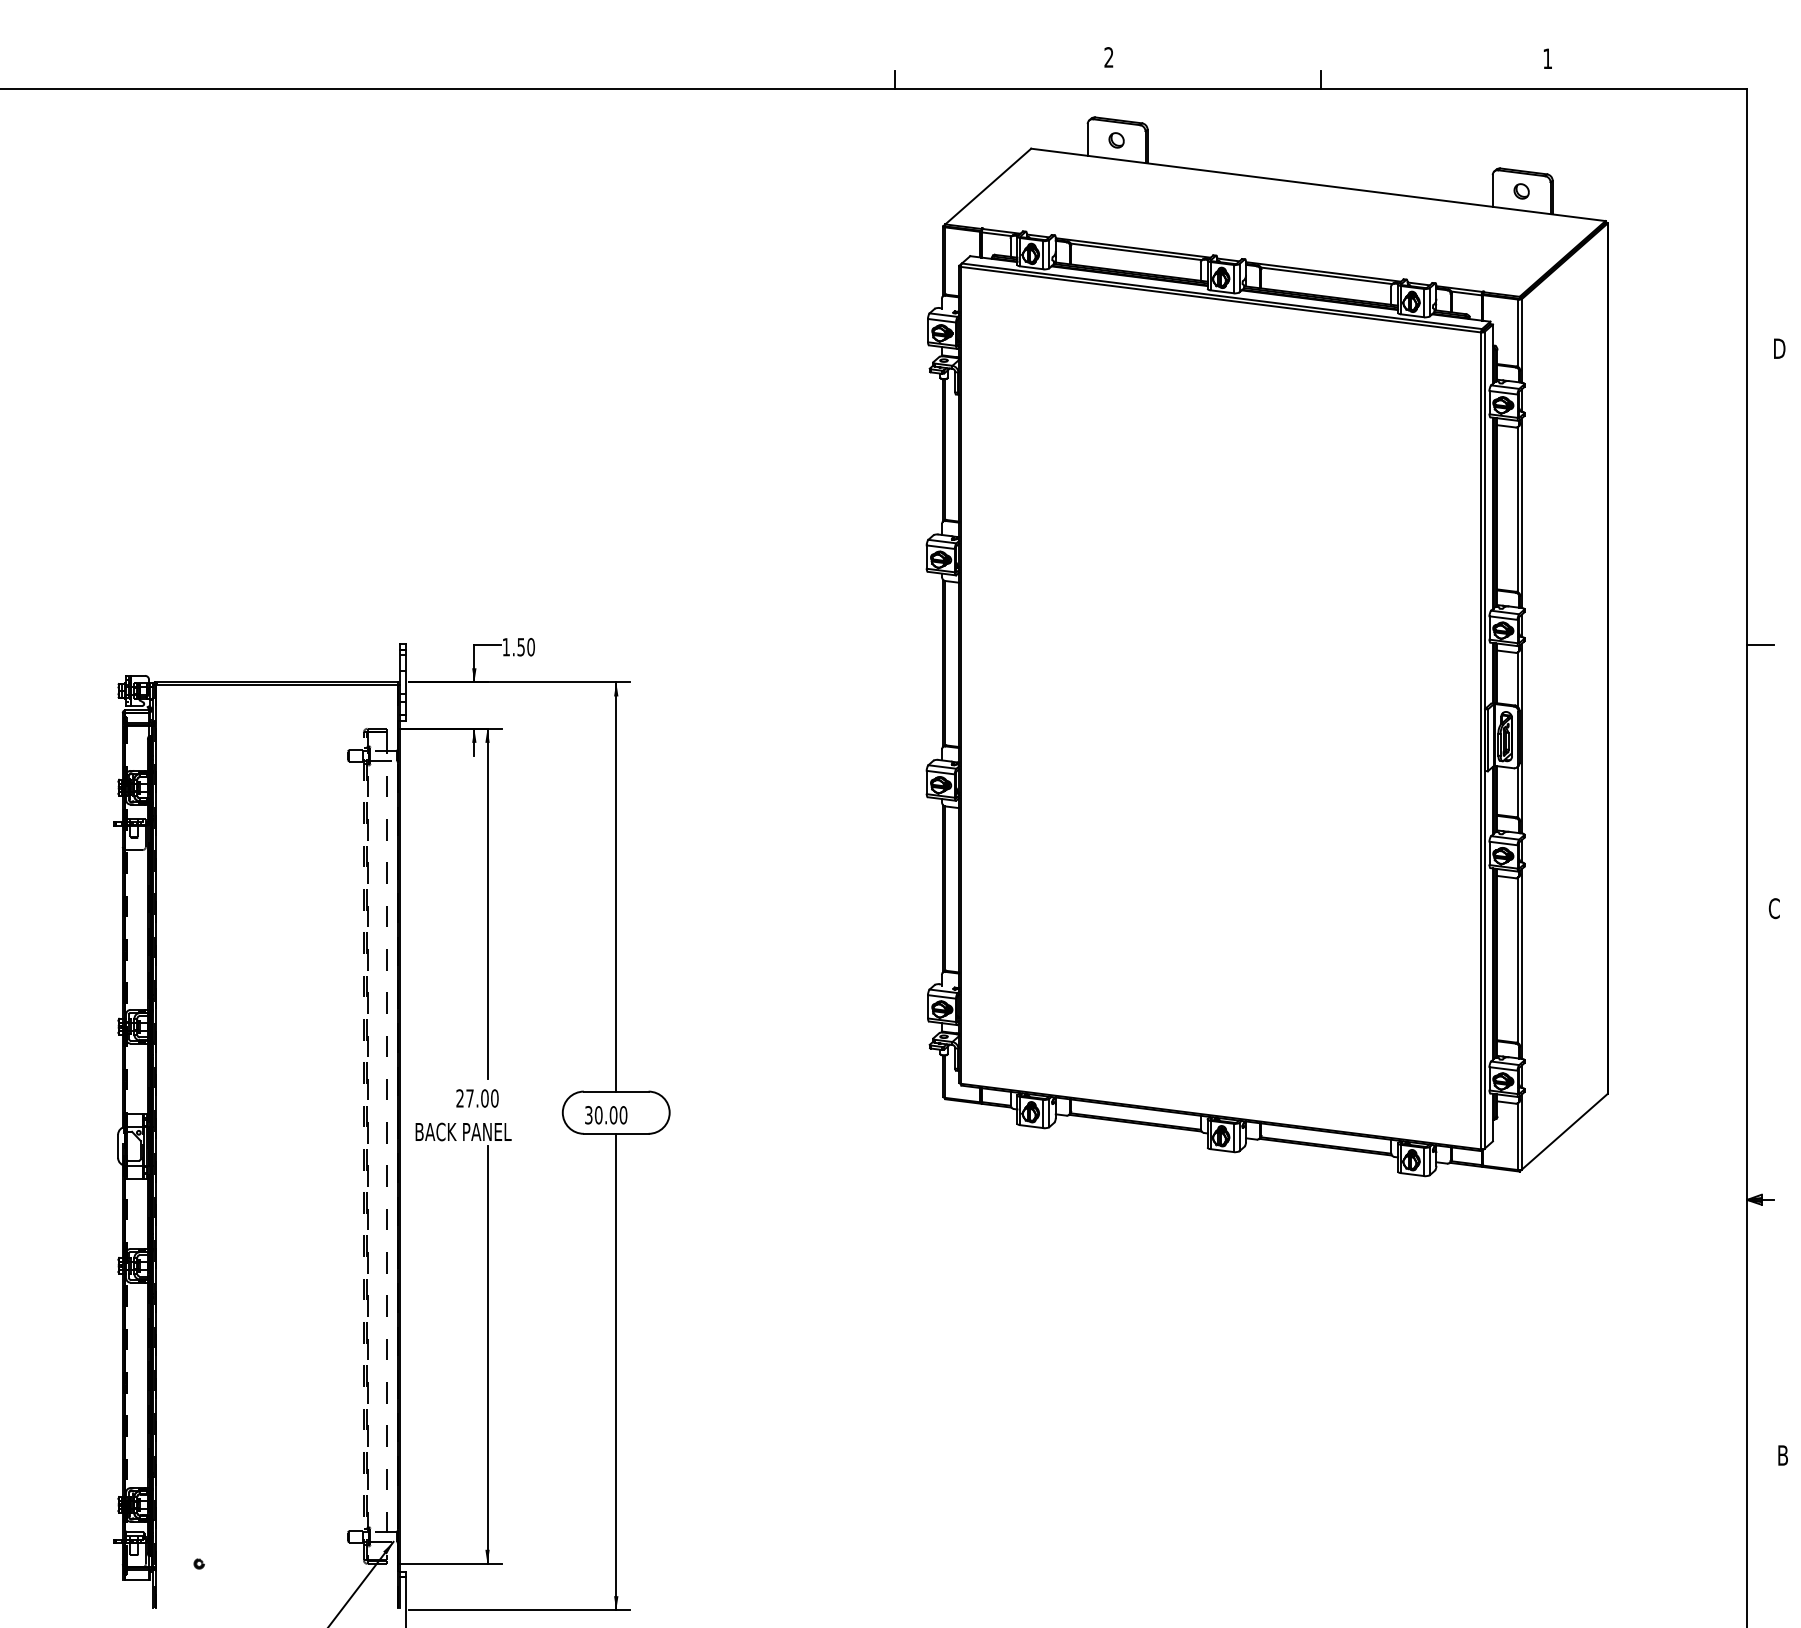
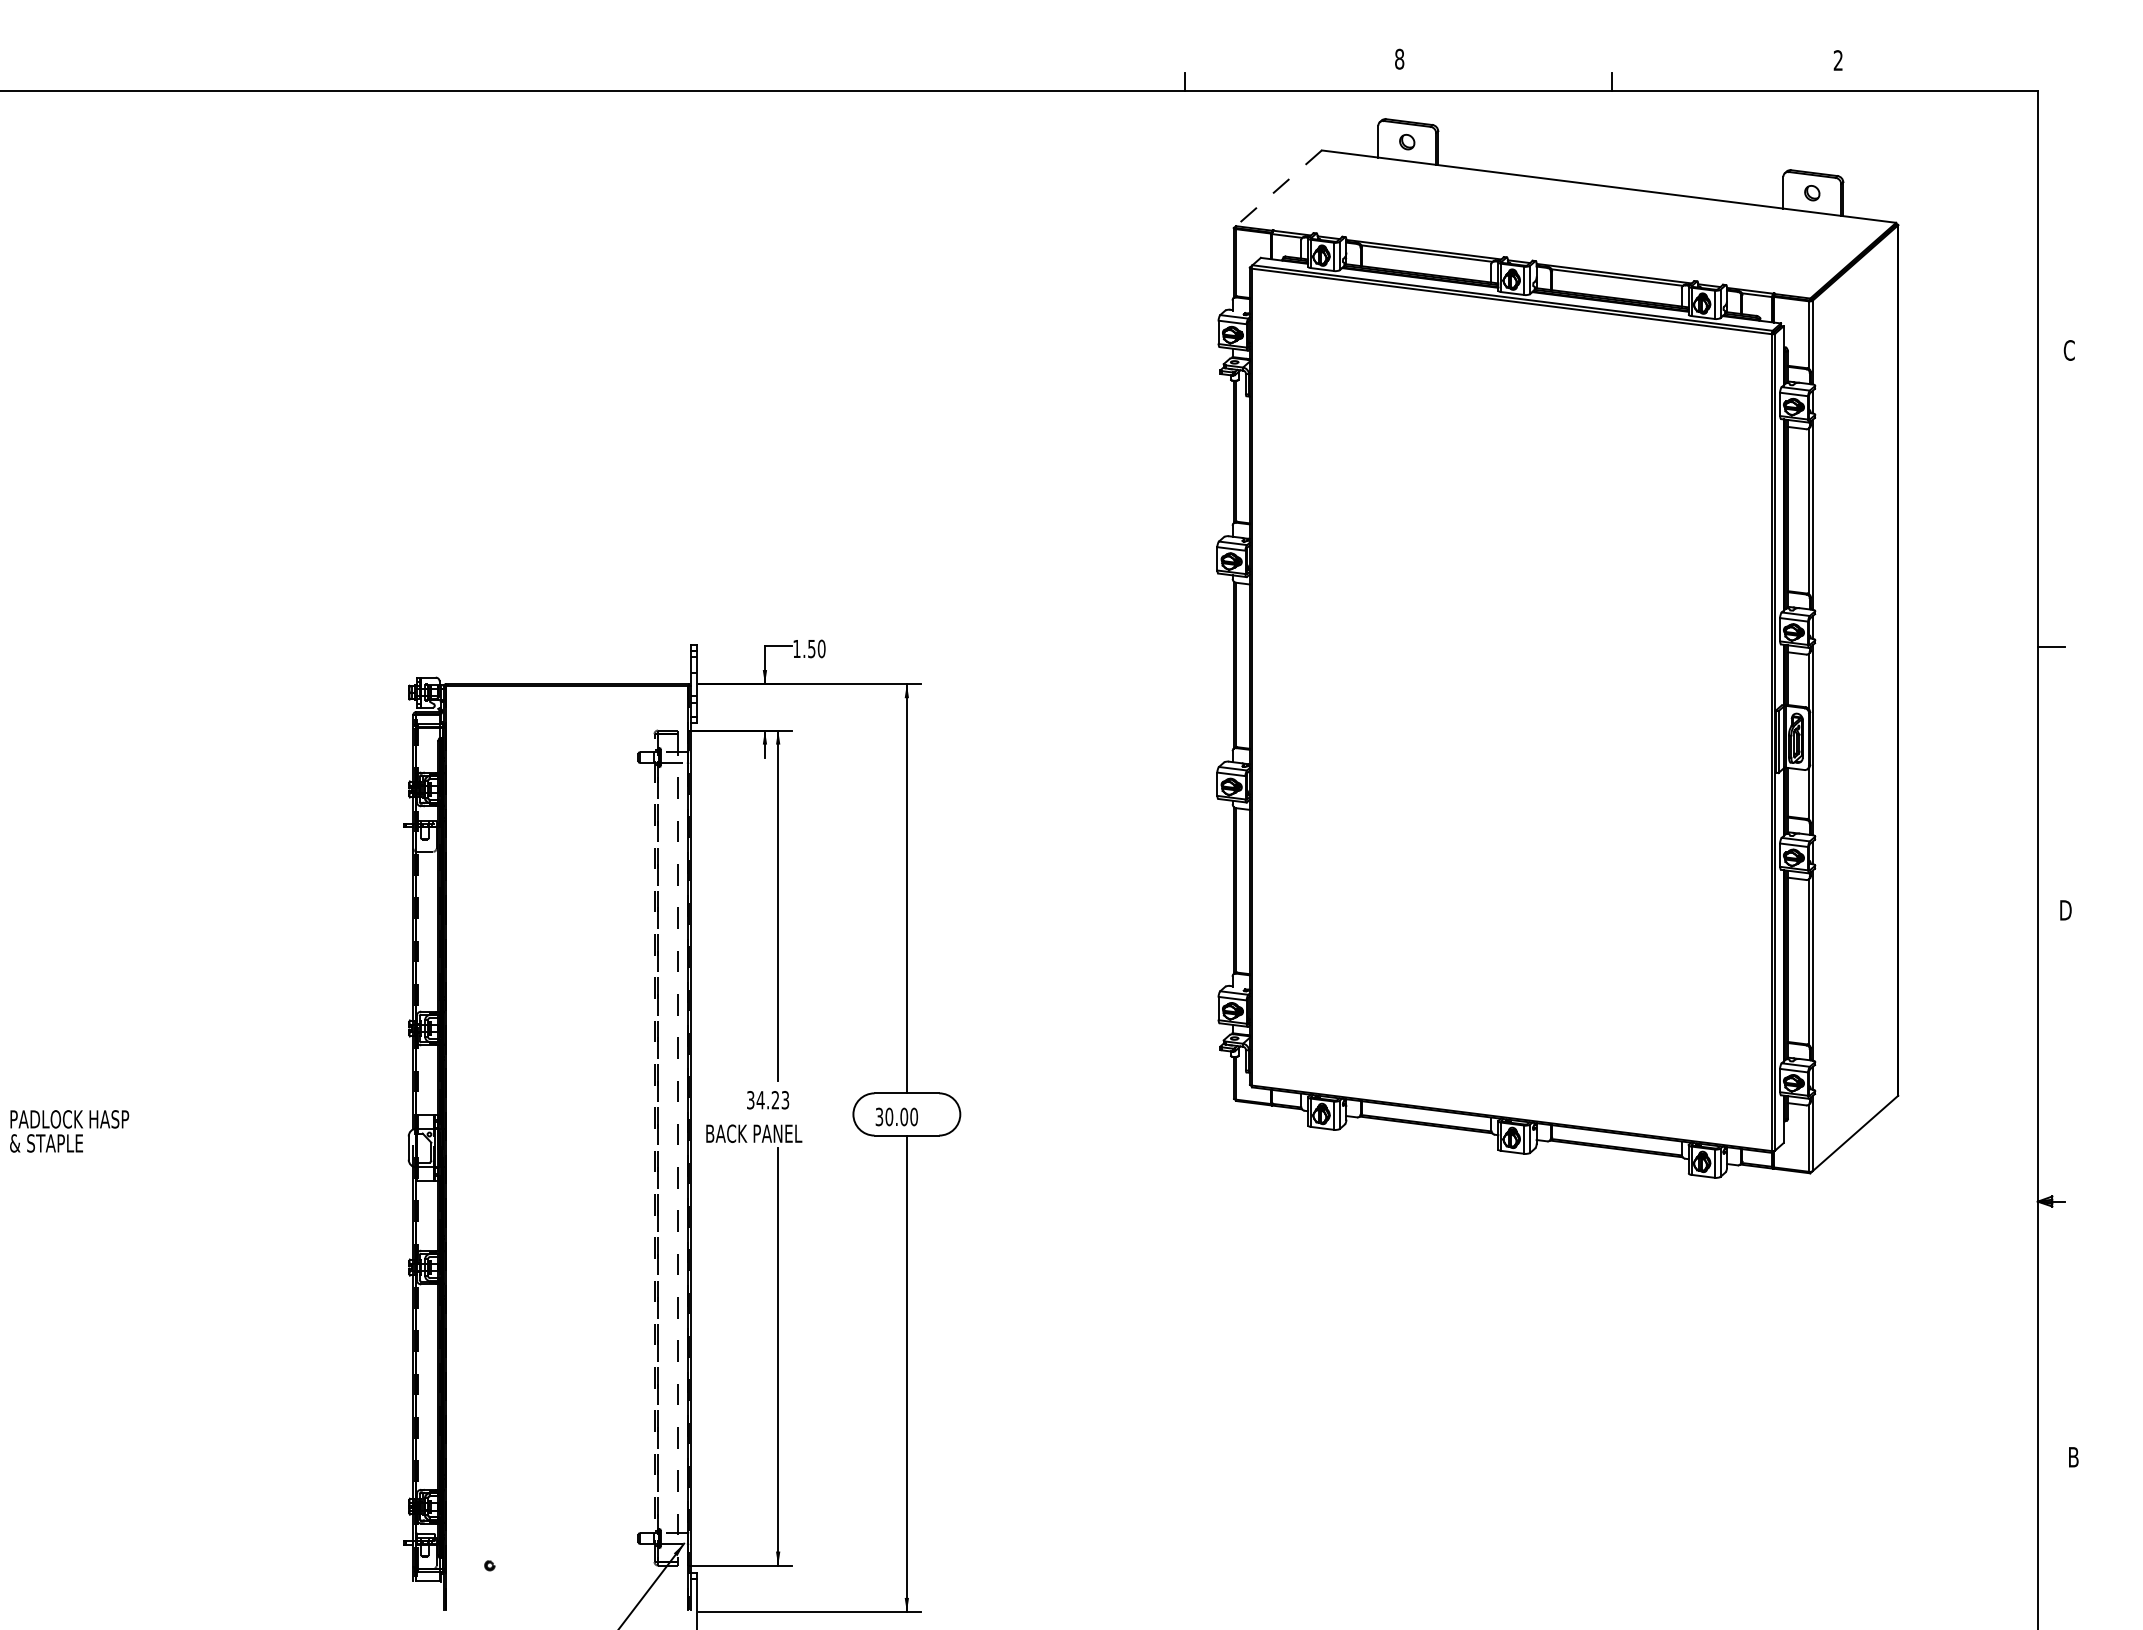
text: (1108, 56) -> (1399, 58), 2 -> 8
text: (1546, 58) -> (1837, 60), 1 -> 2
line: (987, 186) -> (1278, 188), solid -> dashed
text: (1778, 348) -> (2069, 350), D -> C
text: (1774, 907) -> (2065, 909), C -> D
text: (477, 1098) -> (768, 1100), 27.00 -> 34.23

